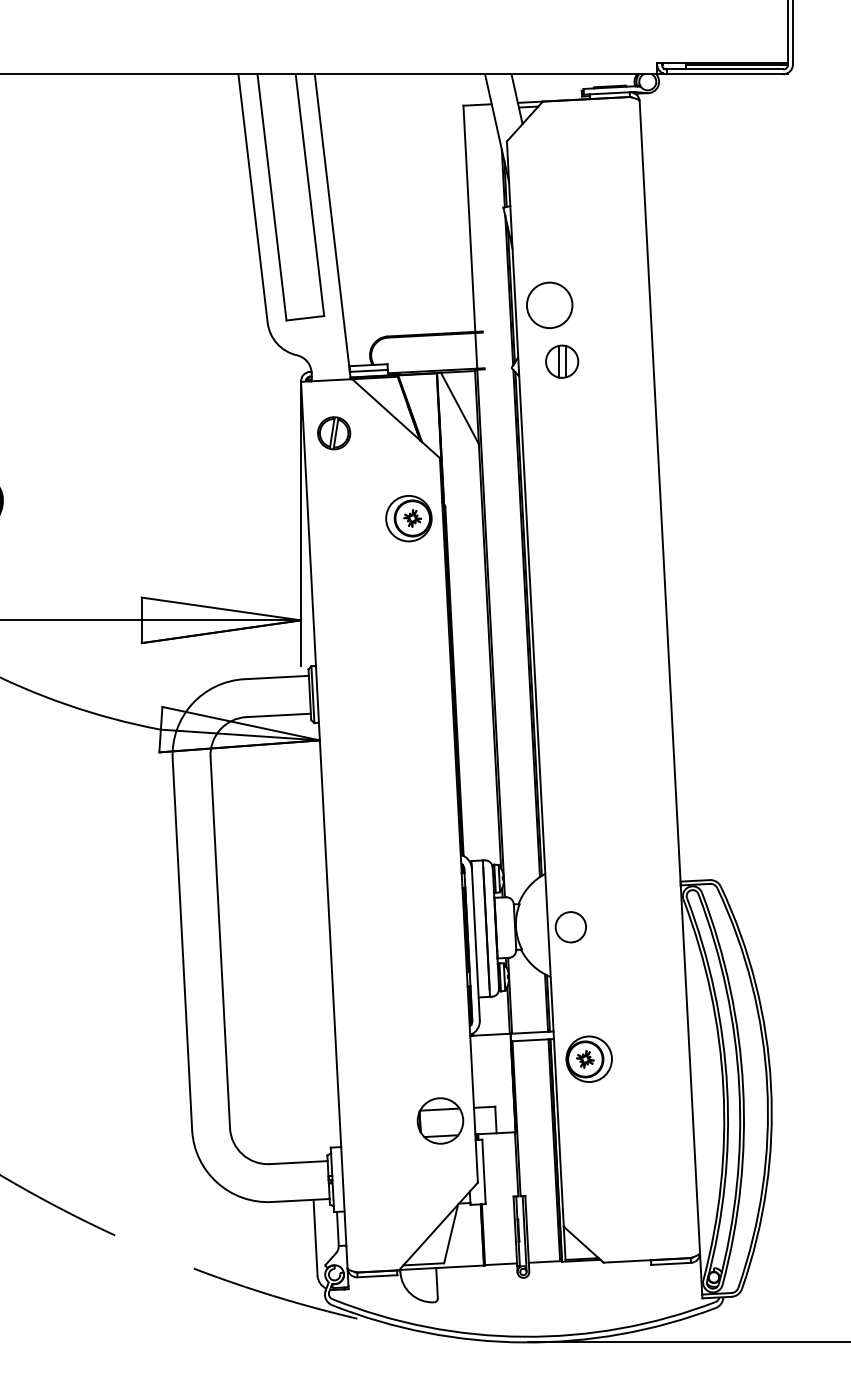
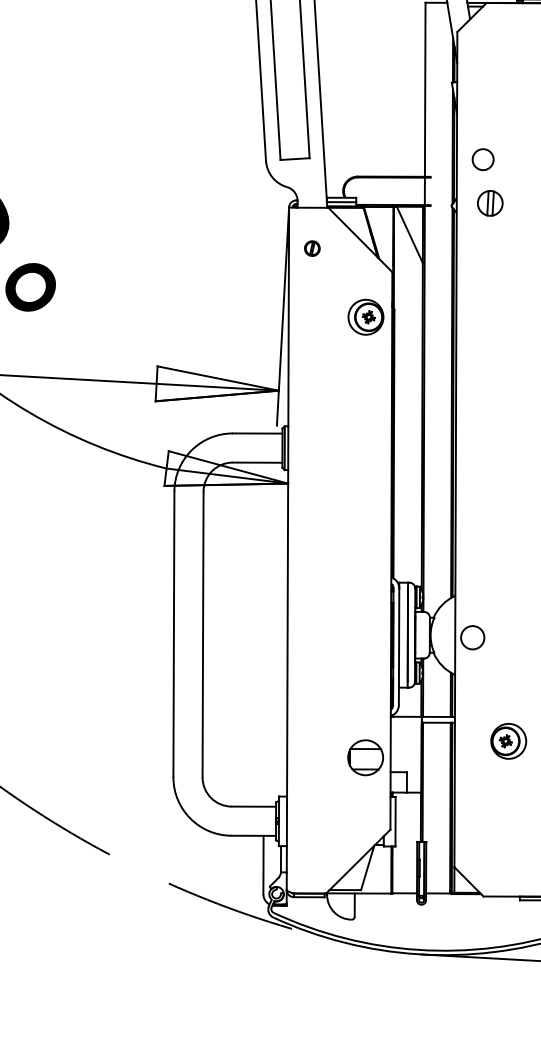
circle: (549, 305) -> (482, 159), size x0.6
part: (334, 433) -> (312, 248), size x0.6
part: (588, 1058) -> (508, 740), moved
part: (440, 1120) -> (365, 757), moved

